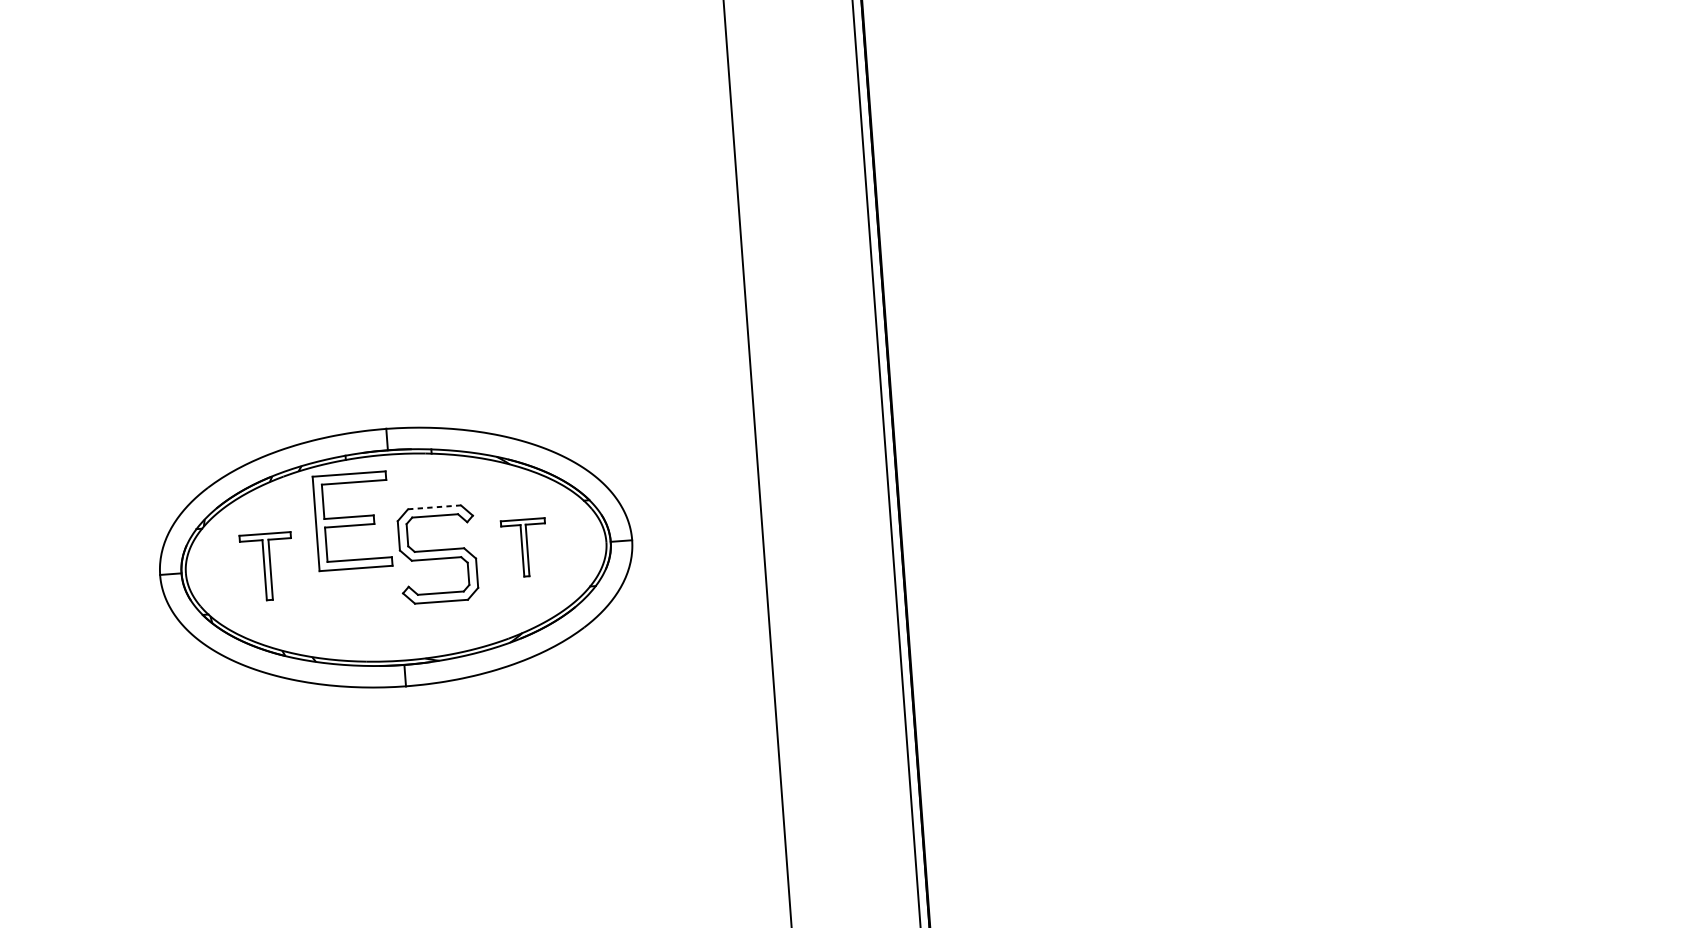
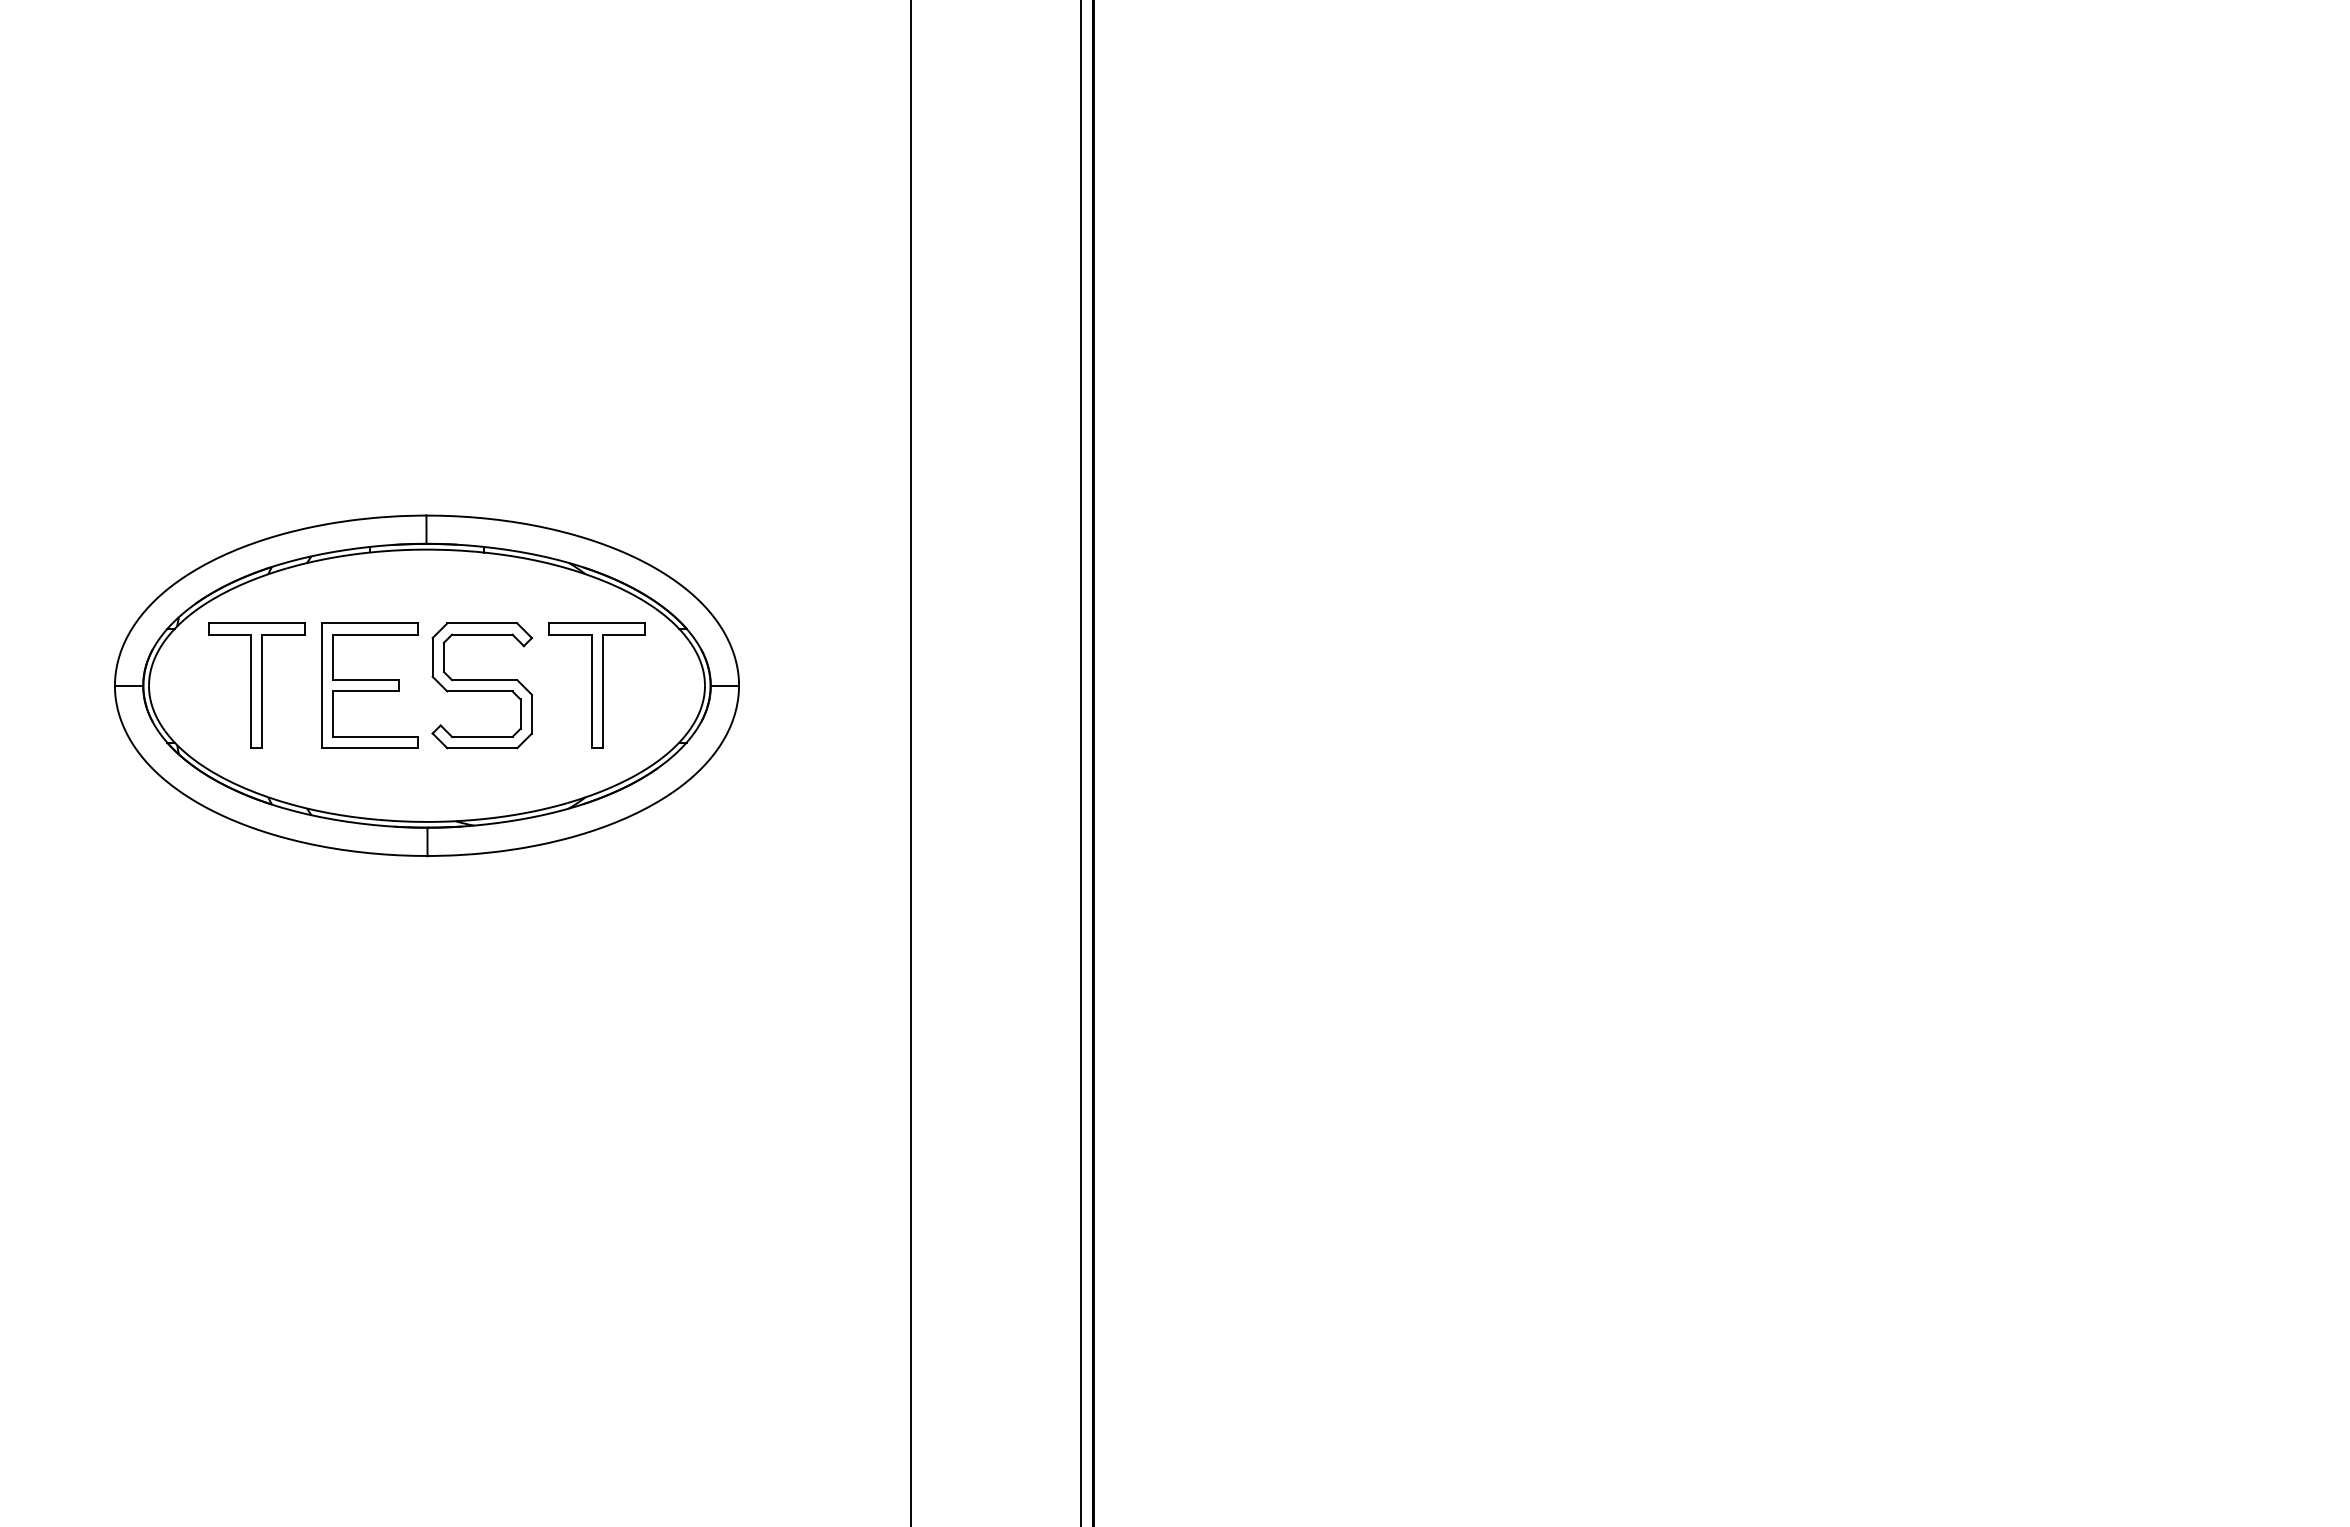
line: (434, 507) -> (482, 623), dashed -> solid
part: (352, 521) -> (369, 685), moved
part: (524, 547) -> (596, 685), size x1.67
part: (267, 566) -> (256, 685), size x1.43

